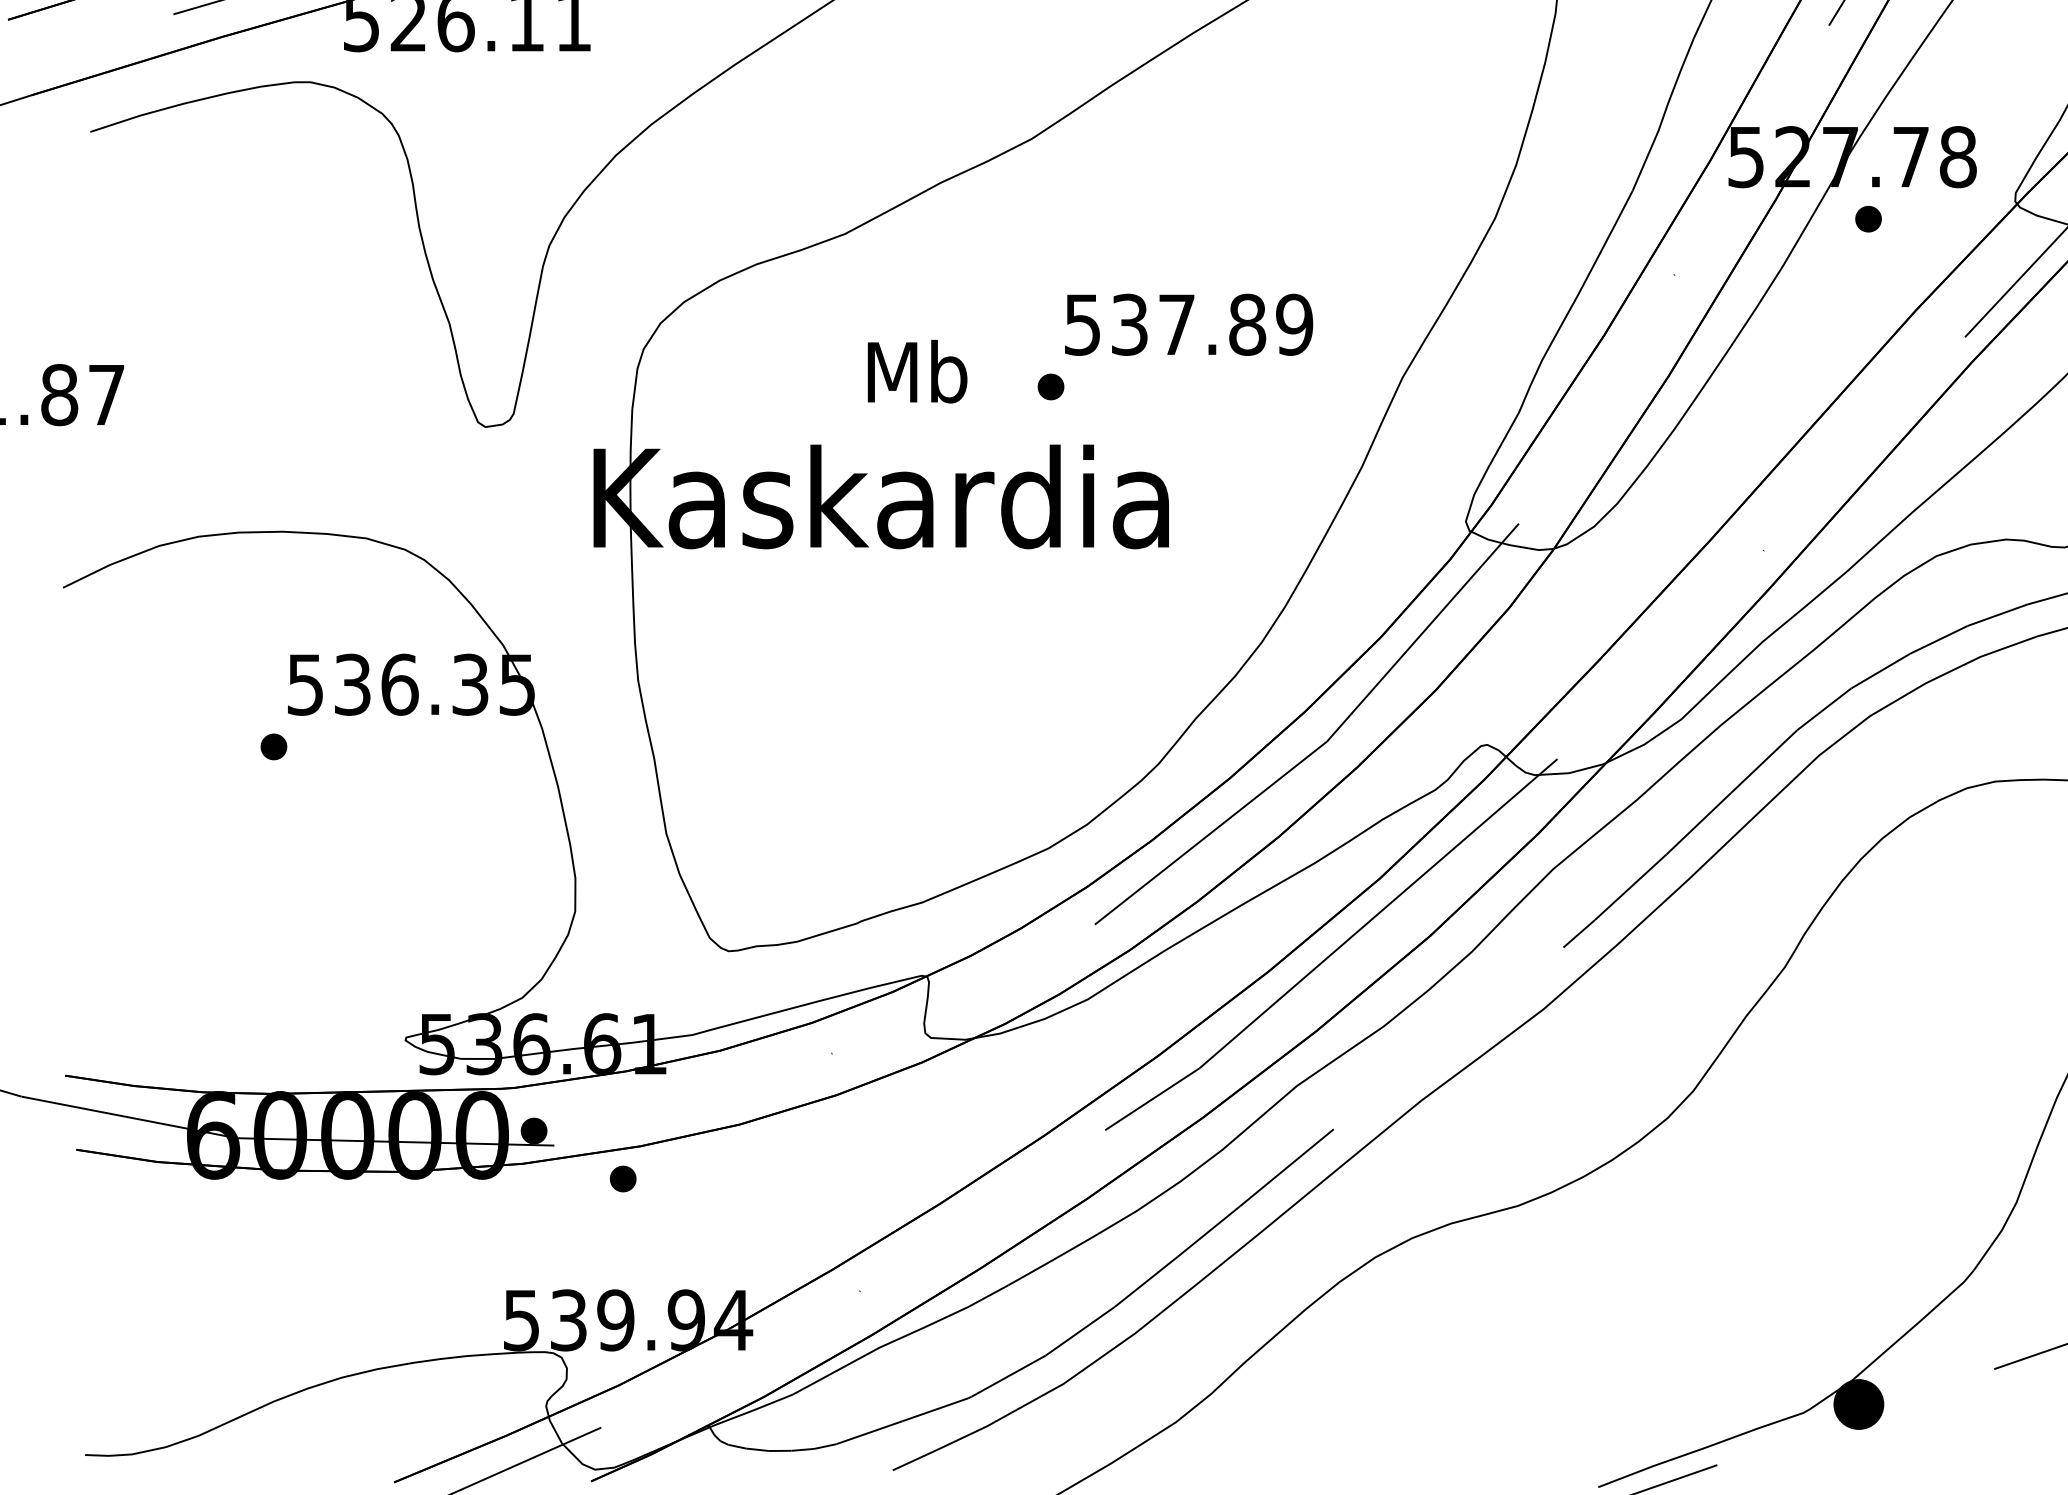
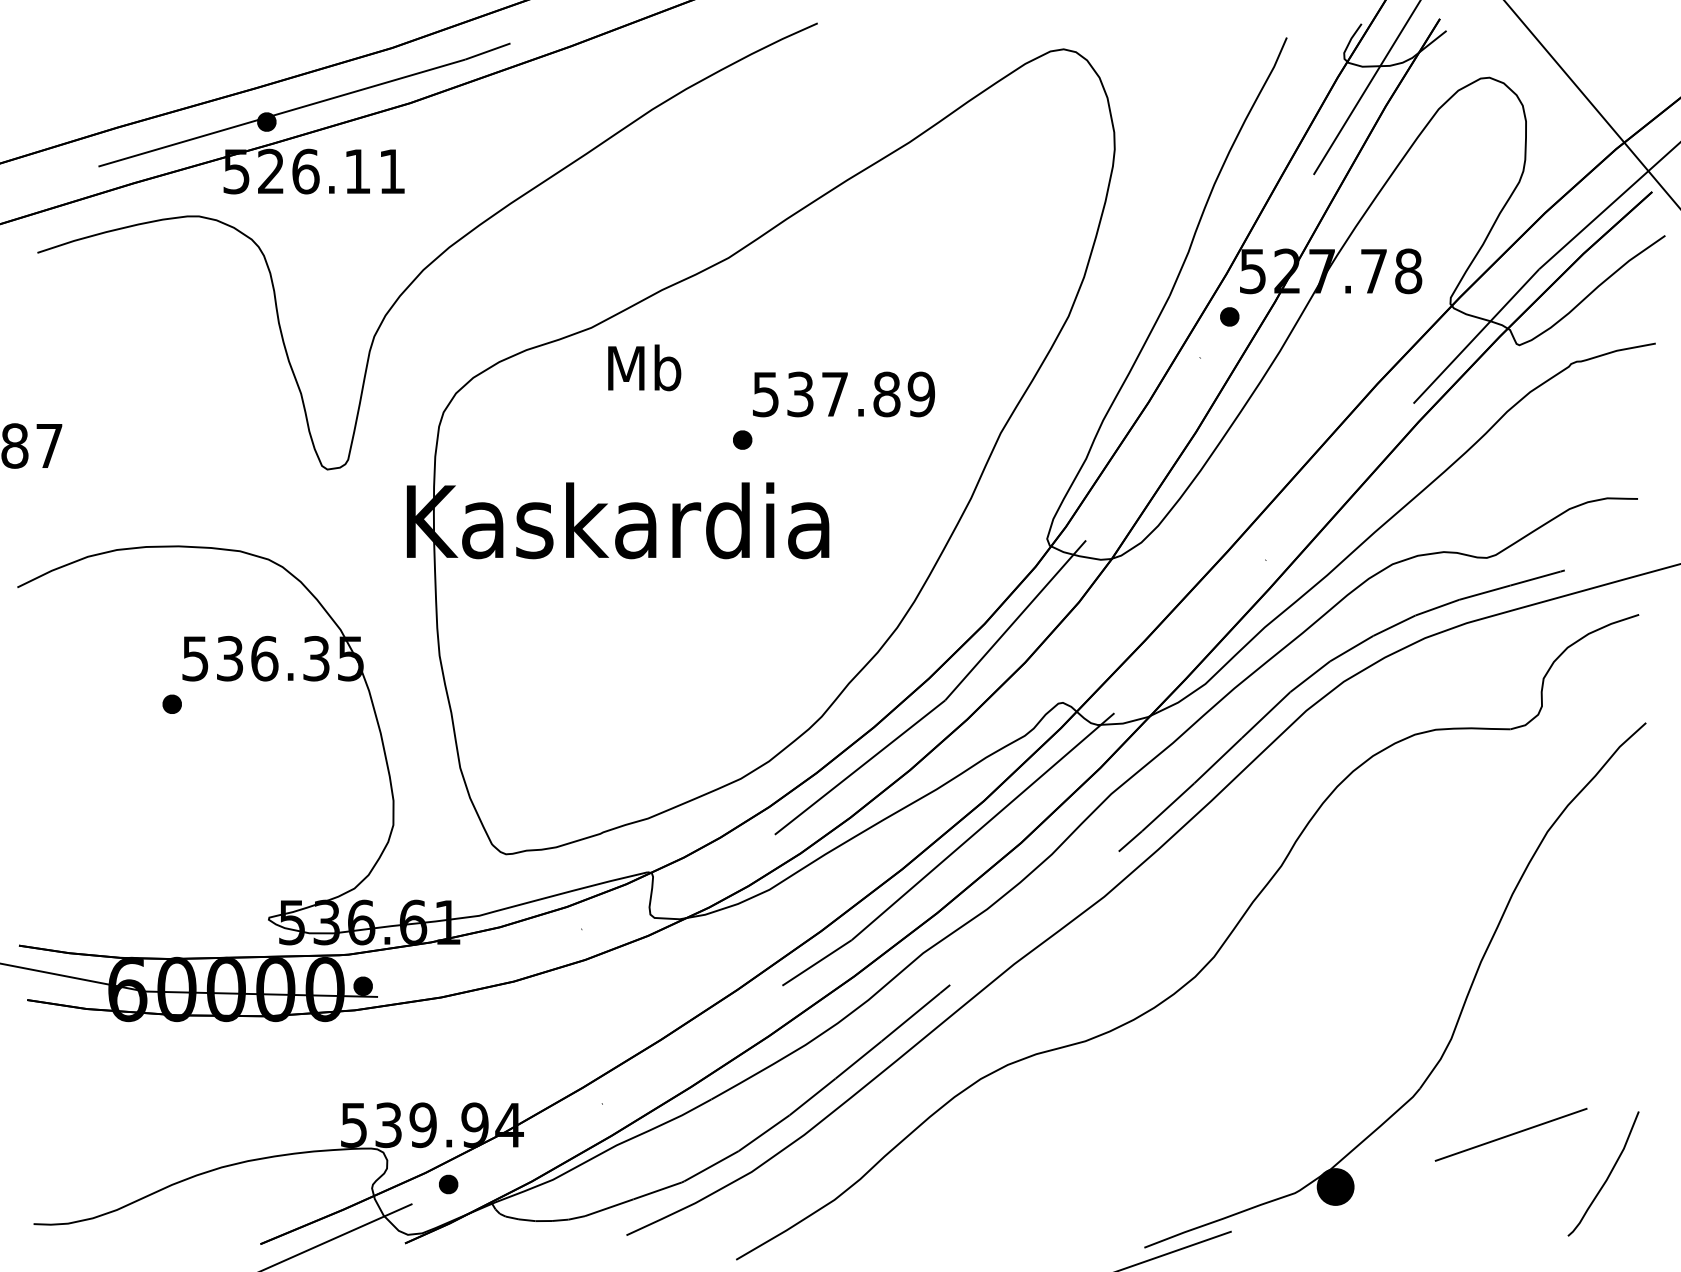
part: (1868, 218) -> (1229, 316), moved
text: (917, 371) -> (644, 367), moved
part: (623, 1179) -> (448, 1184), moved

